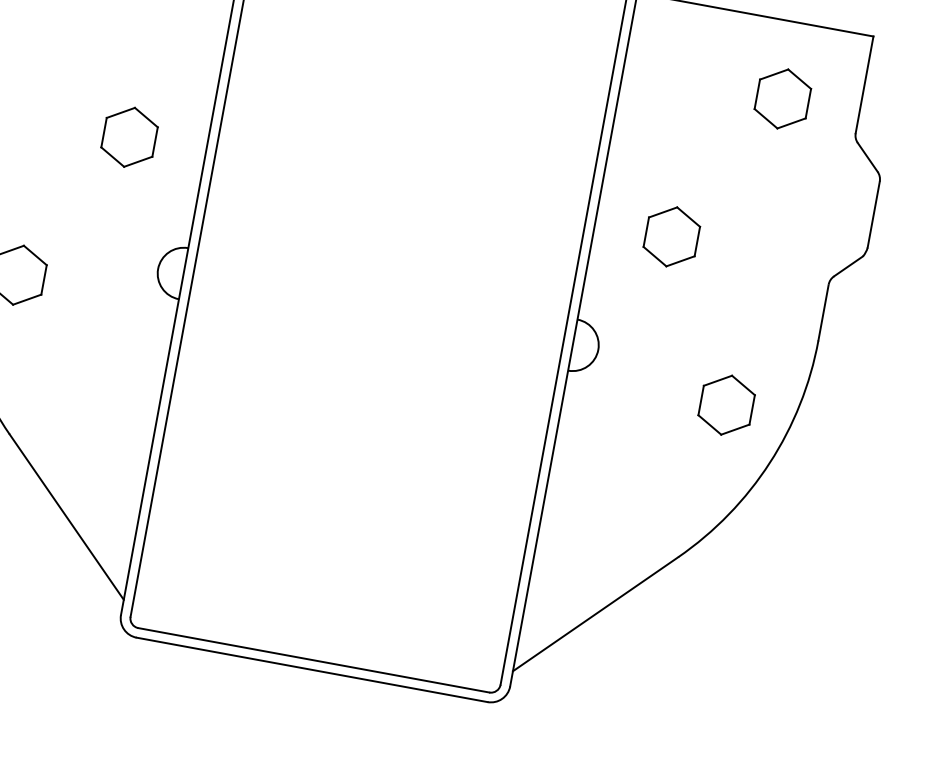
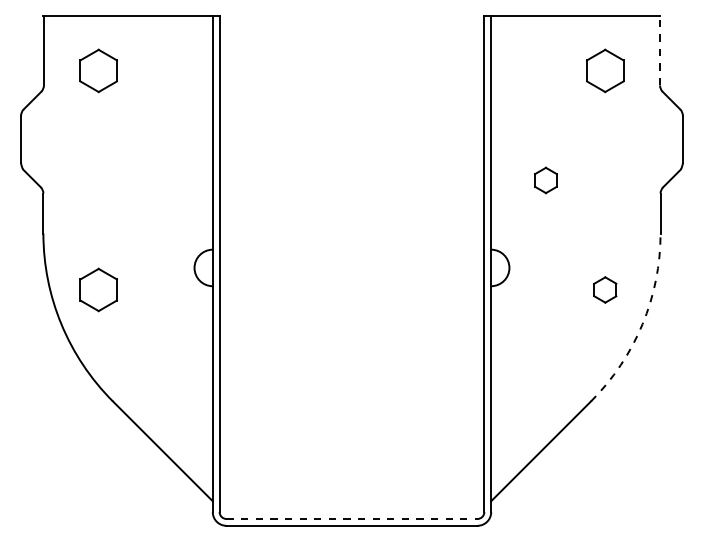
line: (865, 84) -> (660, 50), solid -> dashed
part: (128, 137) -> (157, 180), removed
part: (671, 236) -> (545, 180), size x0.6
part: (727, 404) -> (605, 289), size x0.6
arc: (769, 462) -> (642, 324), solid -> dashed
line: (314, 659) -> (352, 518), solid -> dashed

